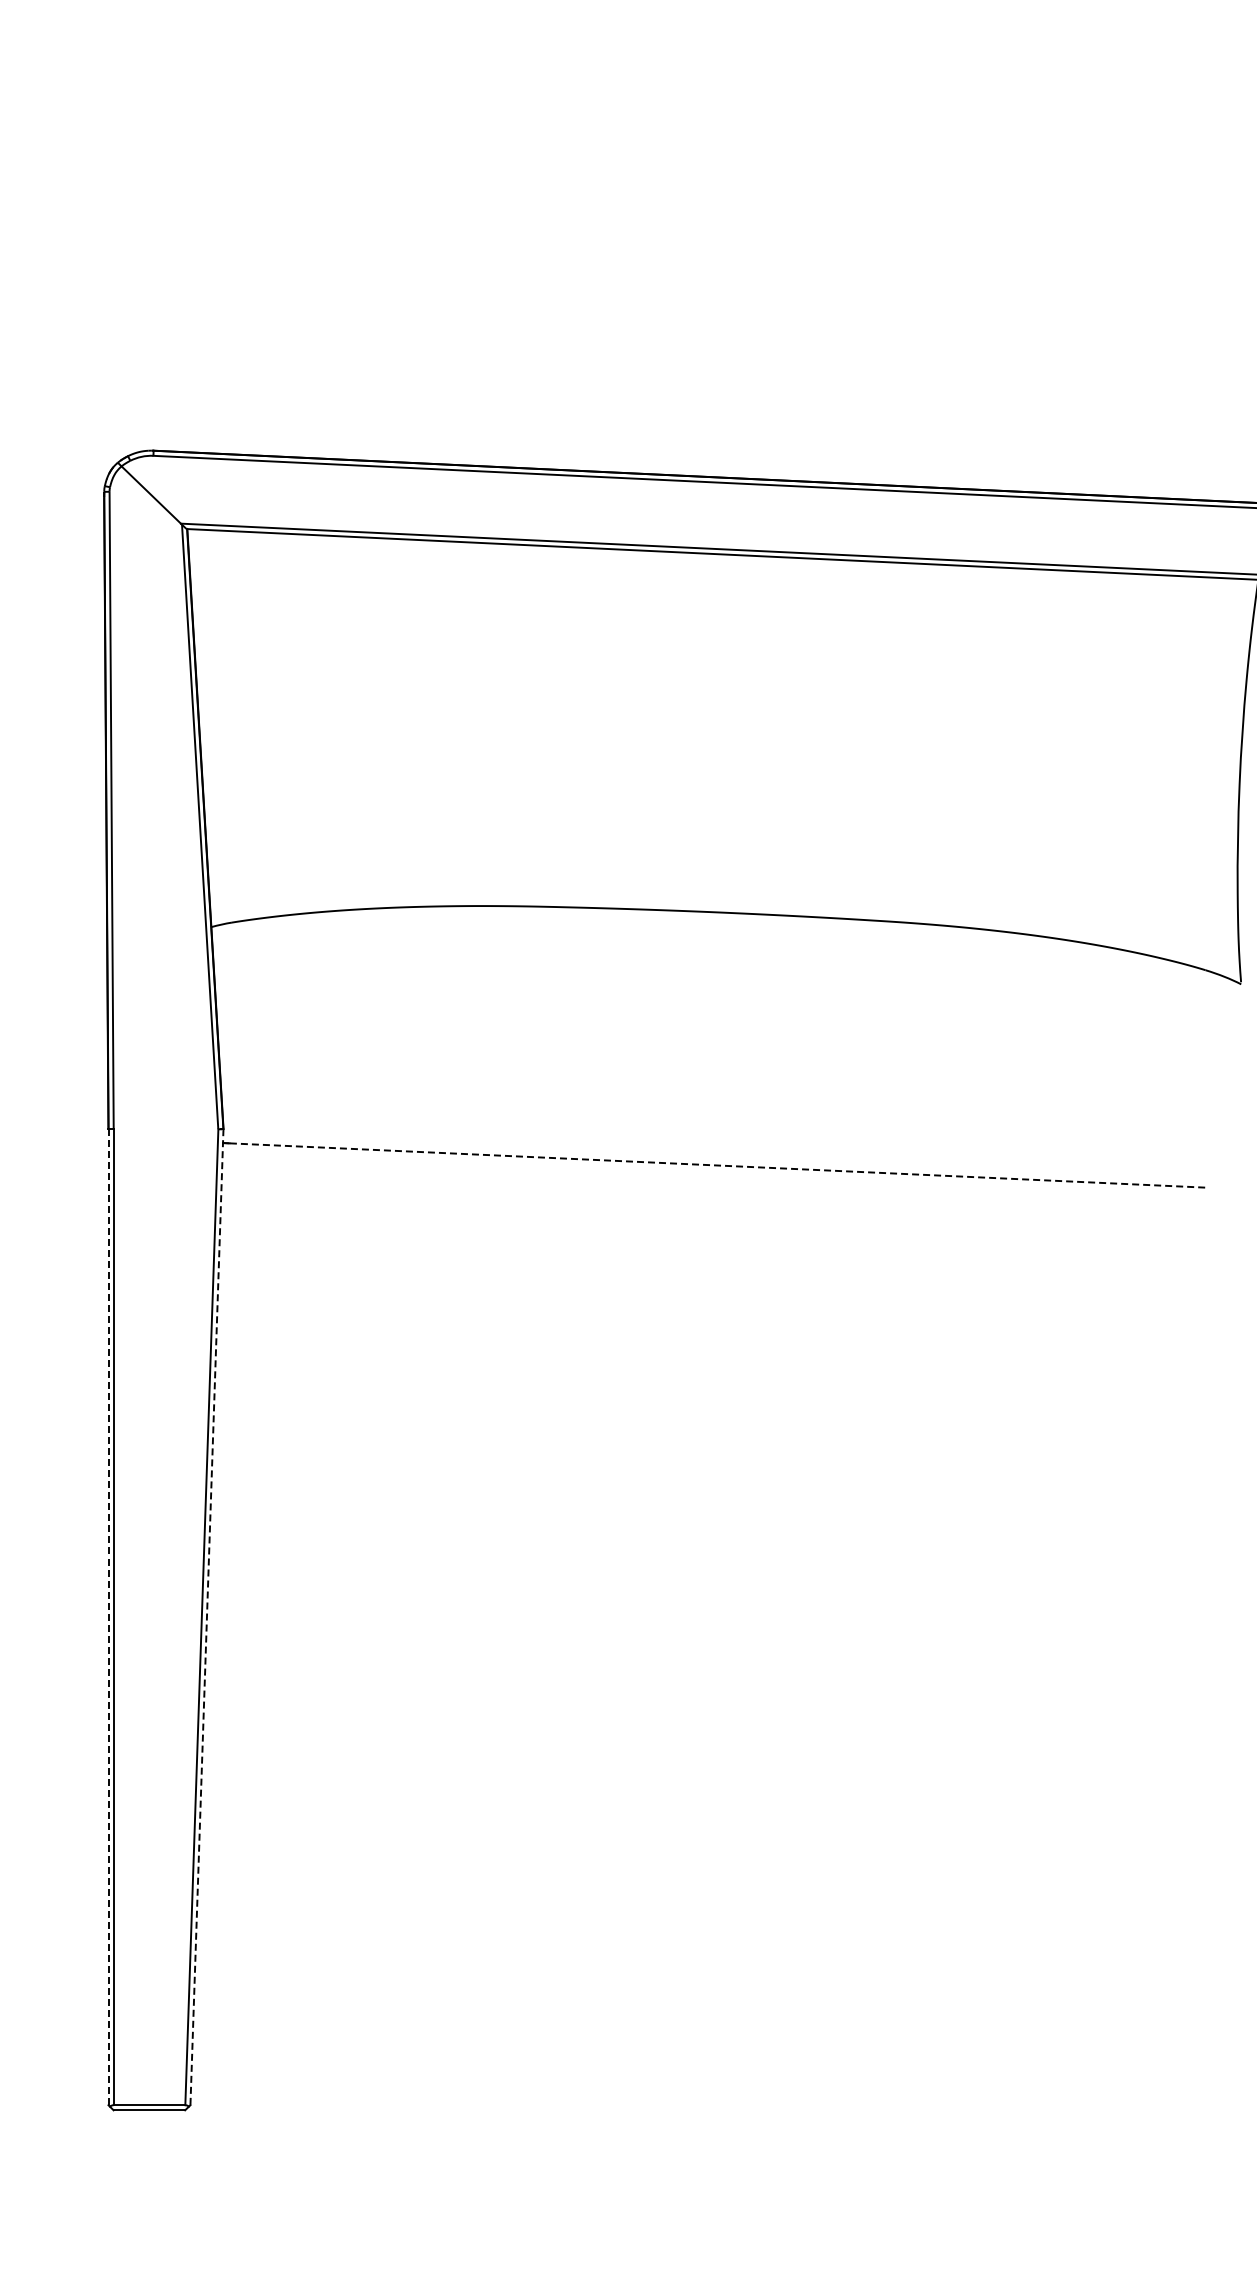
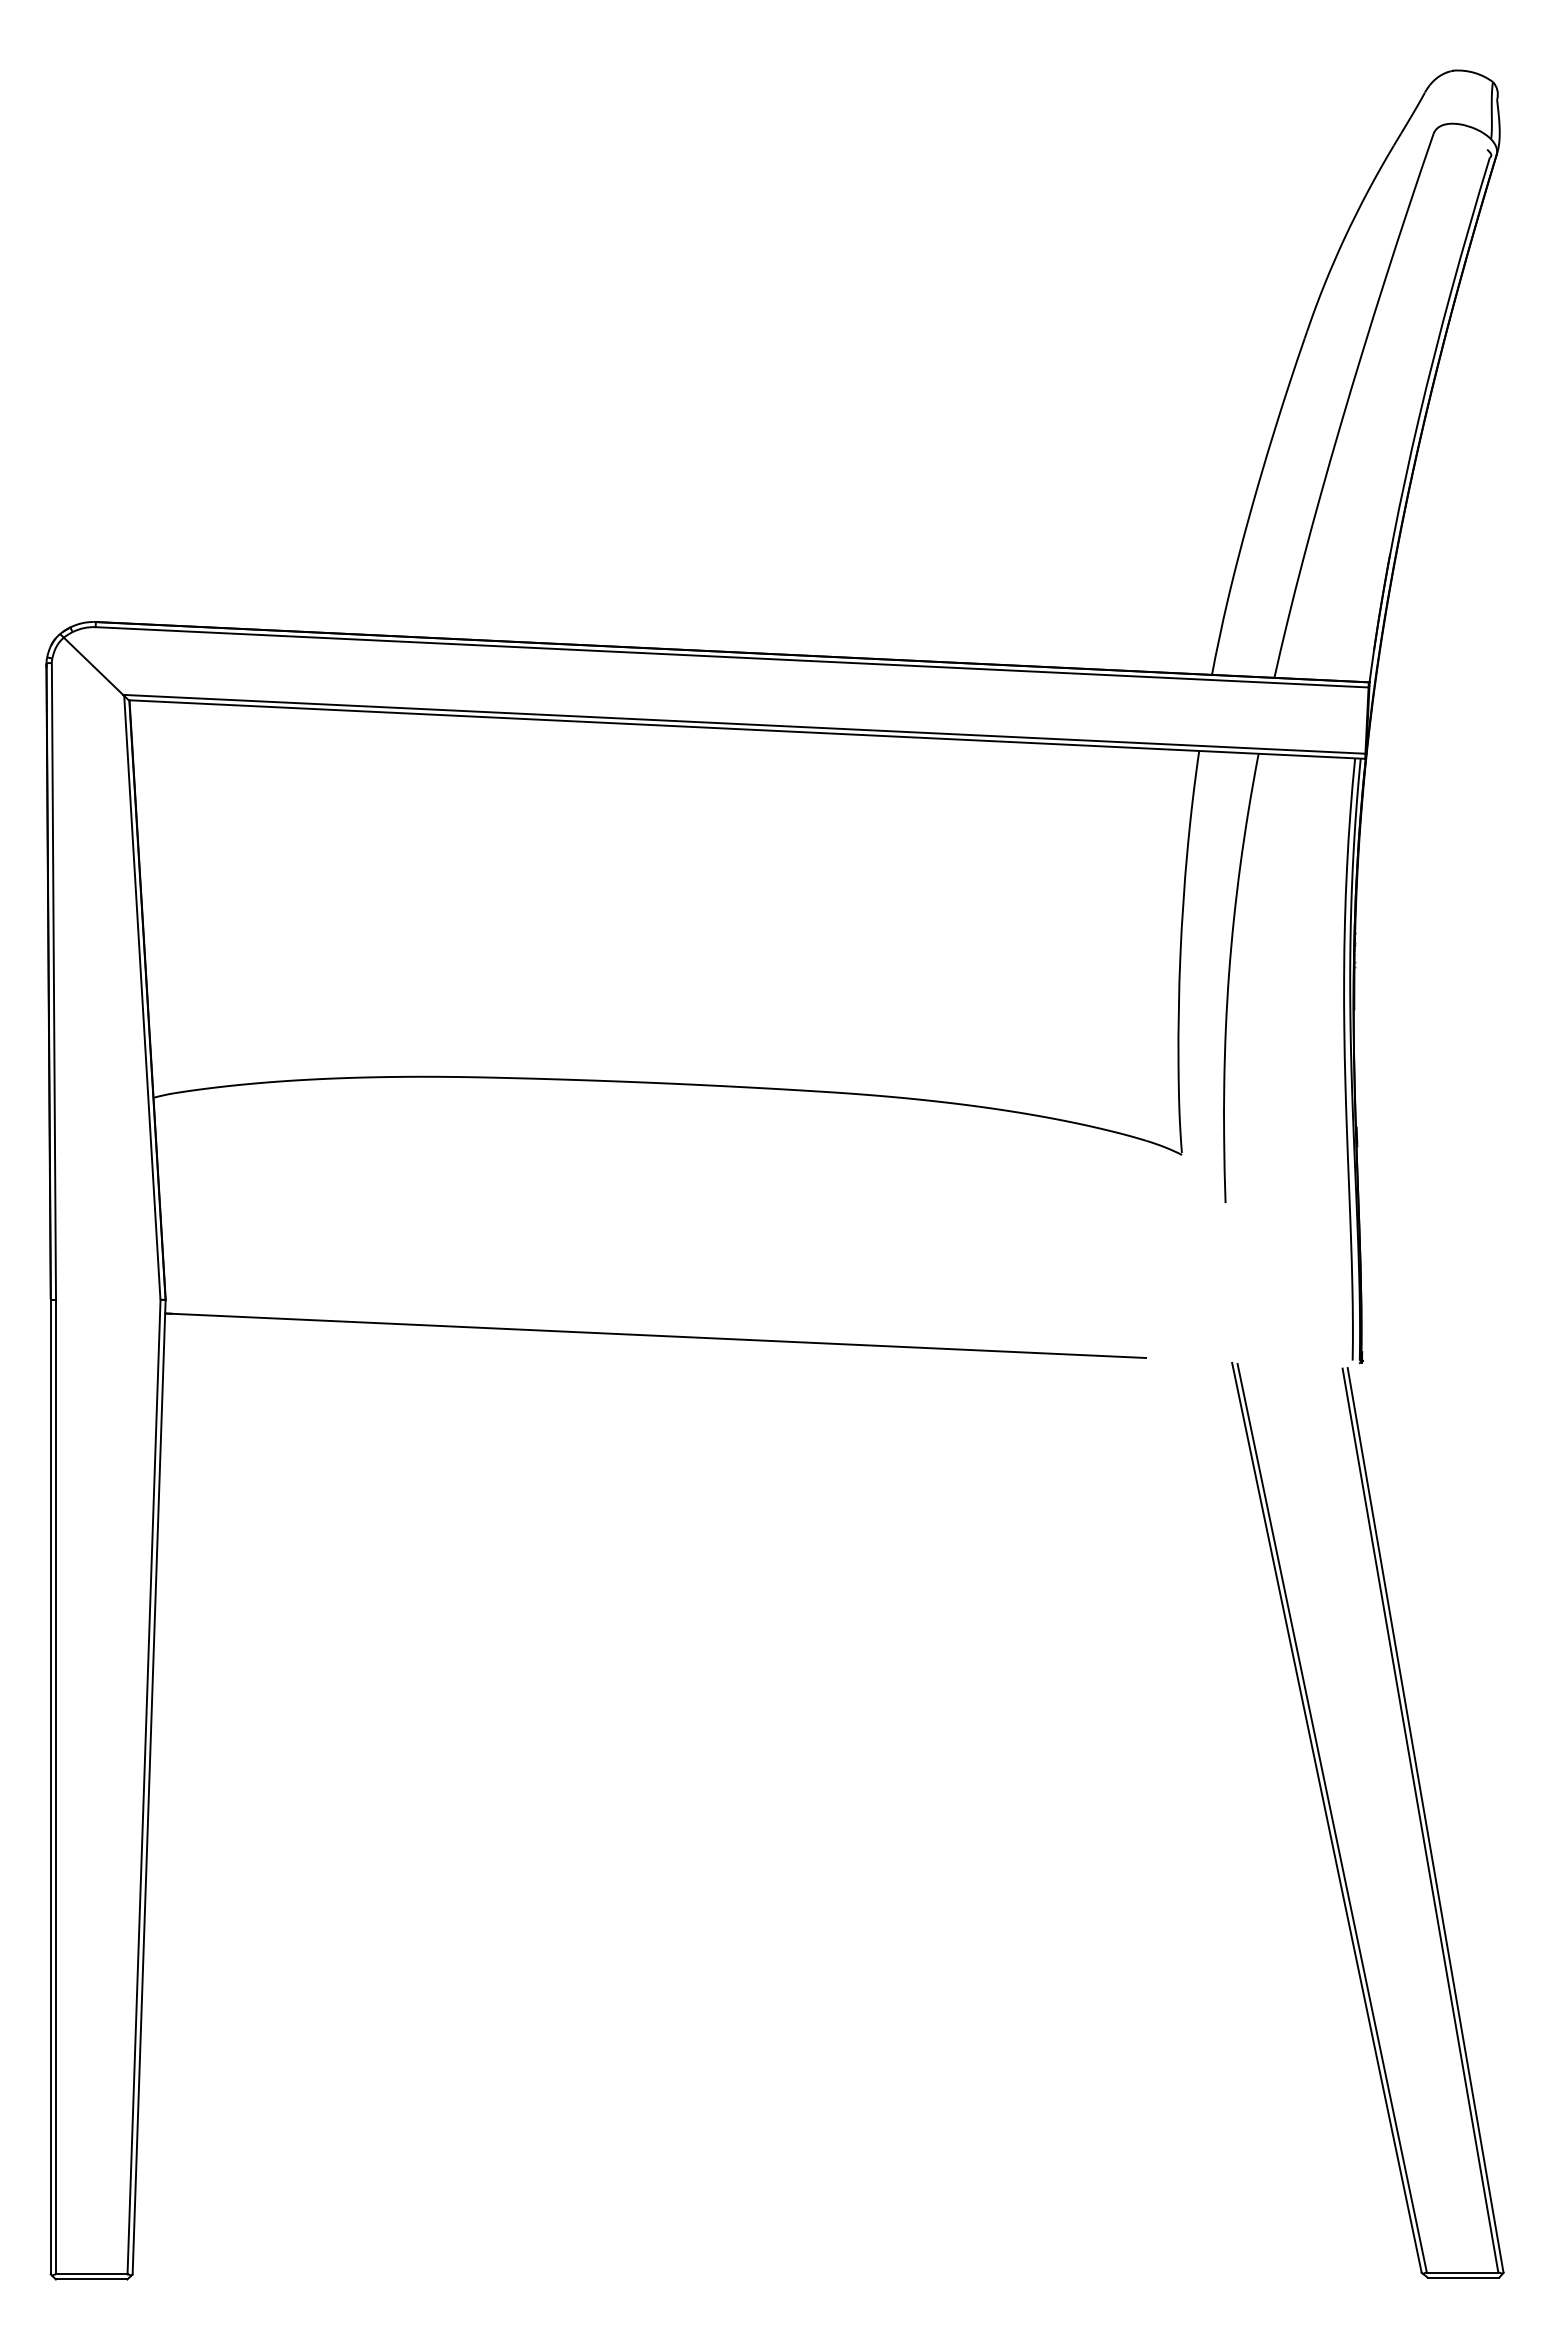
line: (716, 1165) -> (658, 1335), dashed -> solid
line: (108, 1616) -> (50, 1786), dashed -> solid
line: (207, 1617) -> (149, 1787), dashed -> solid

